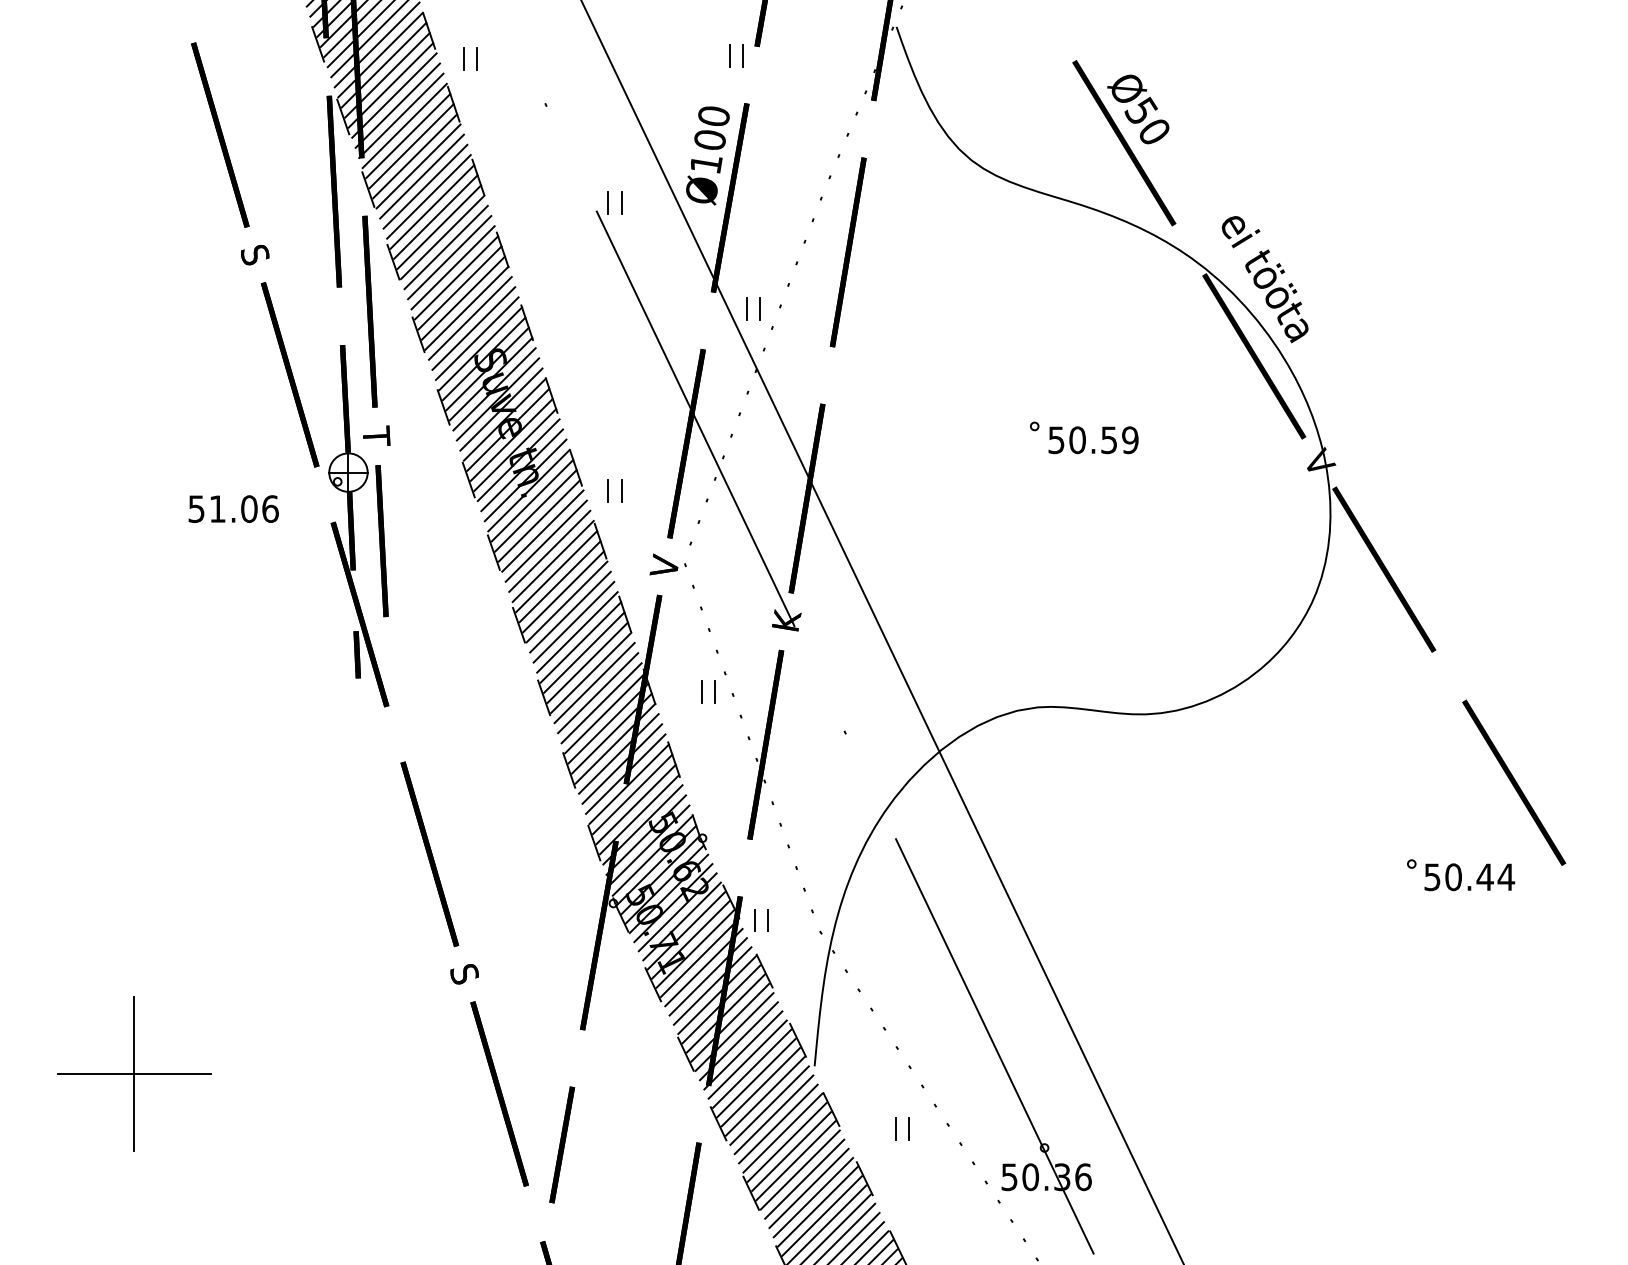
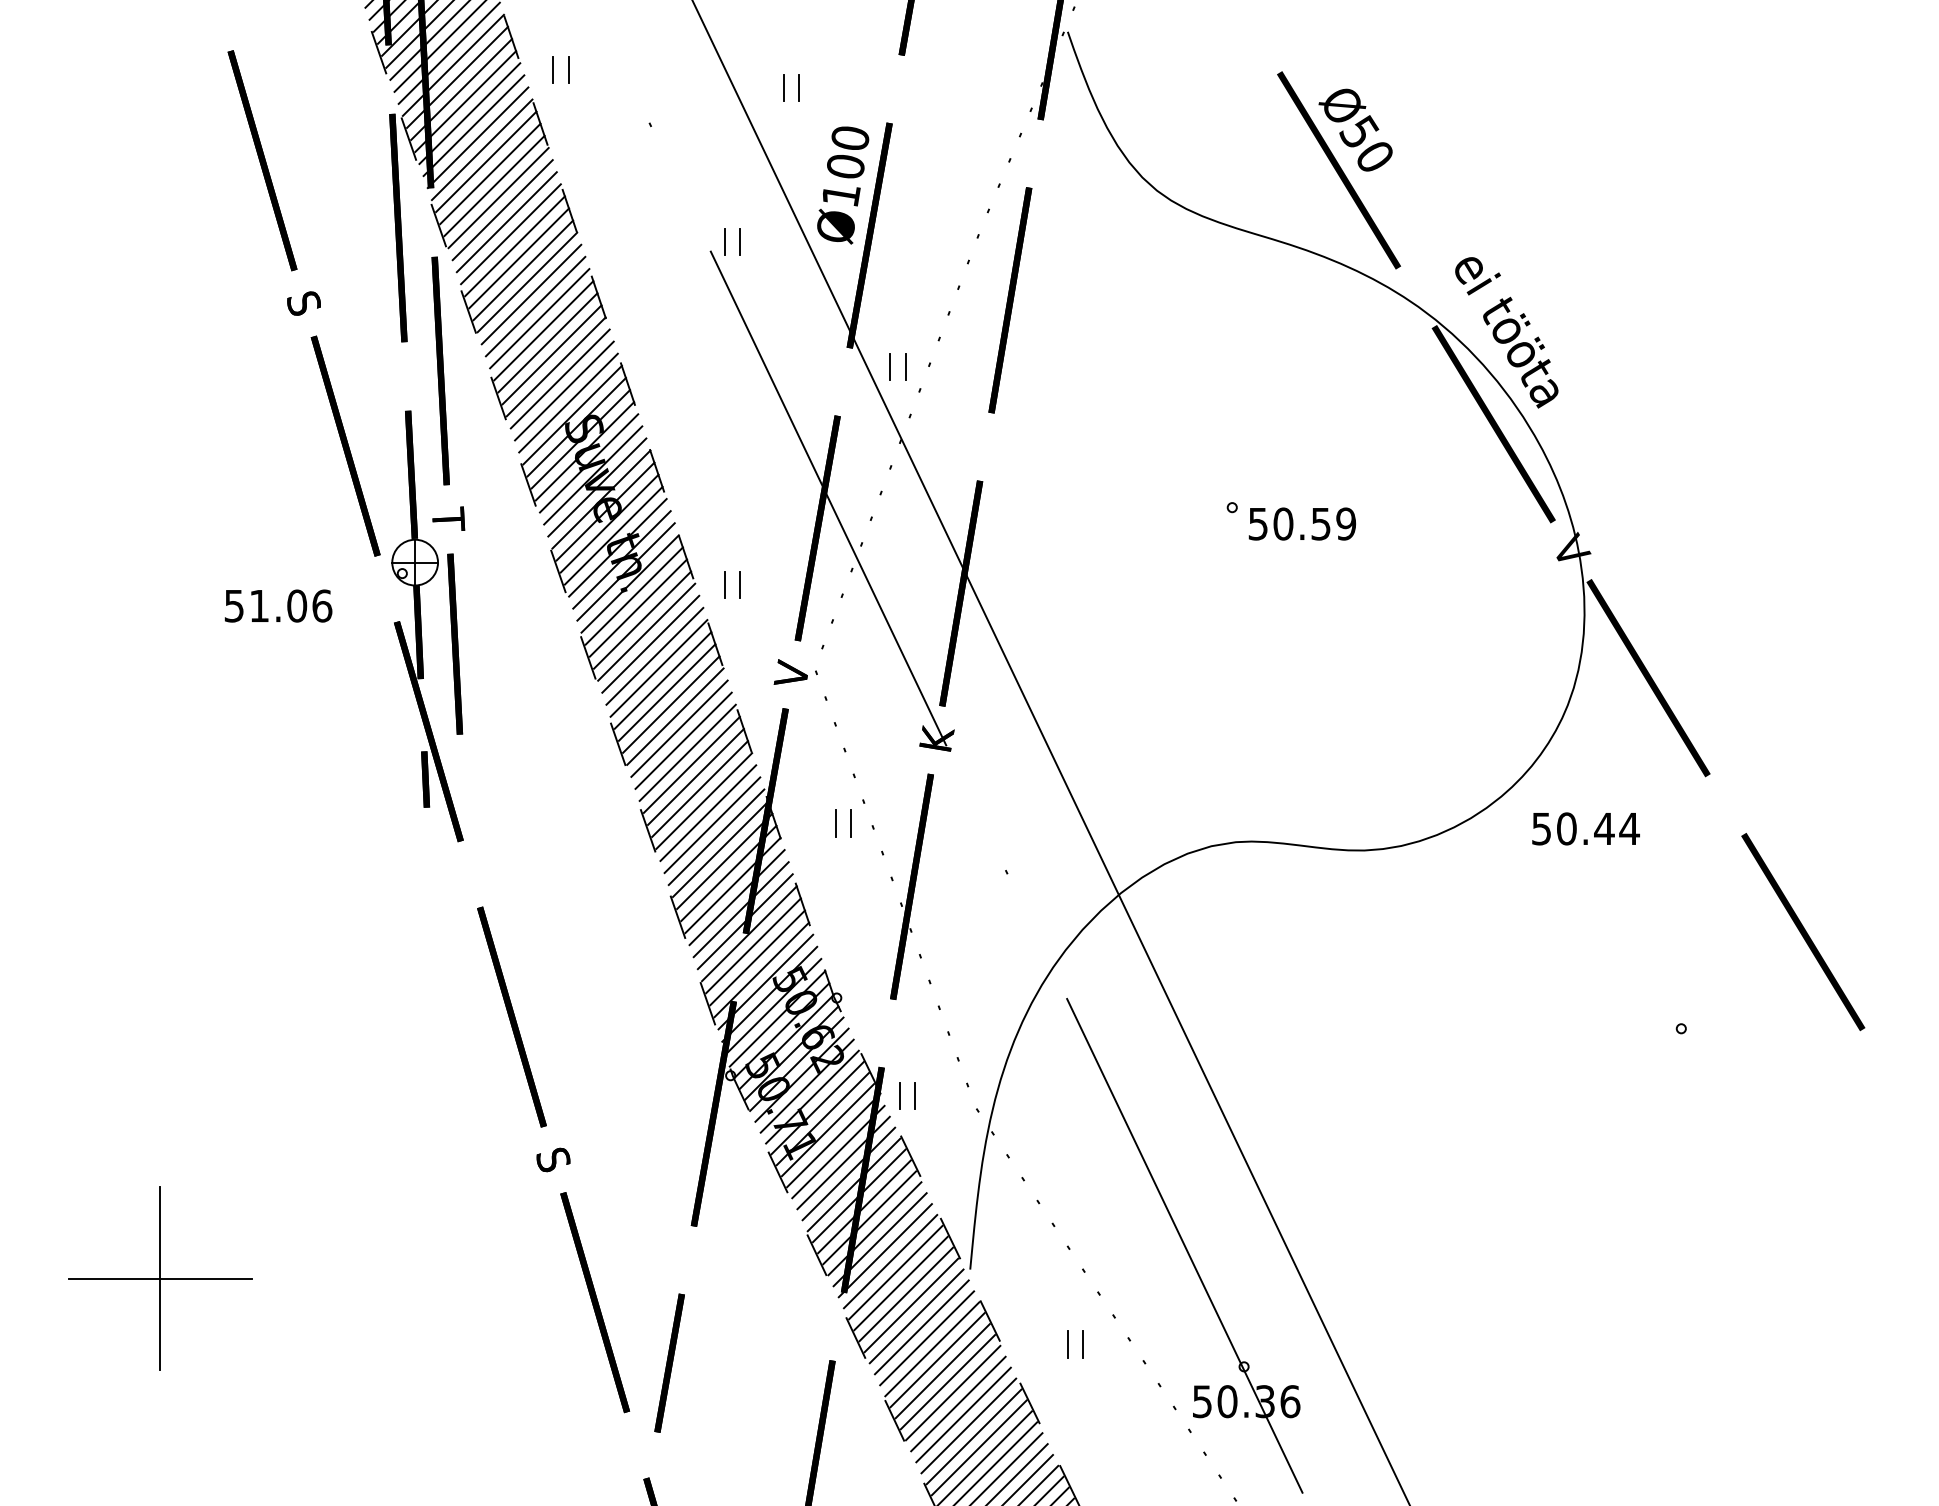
part: (736, 55) -> (791, 87), moved
text: (1469, 877) -> (1585, 829), moved

